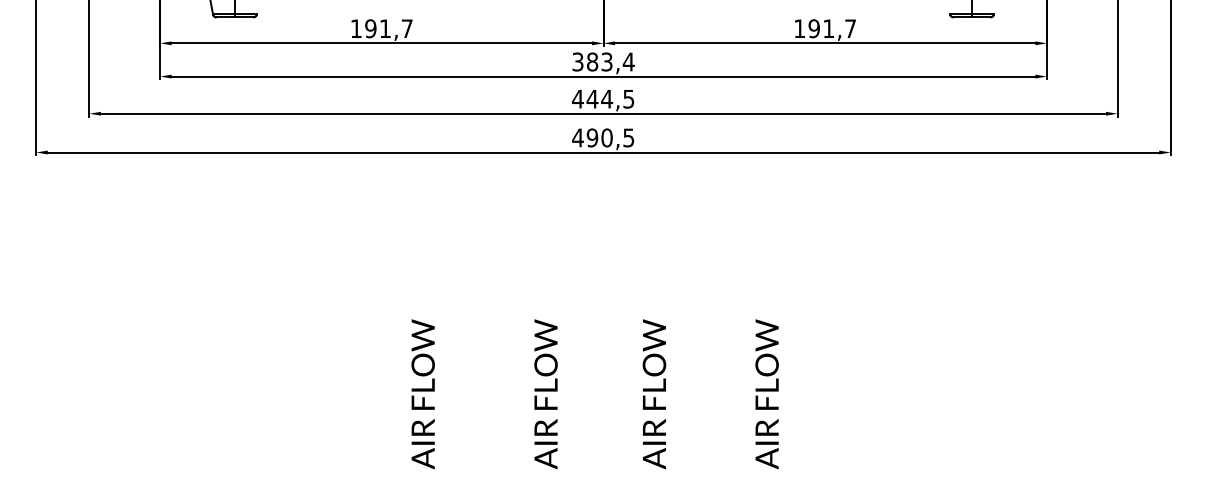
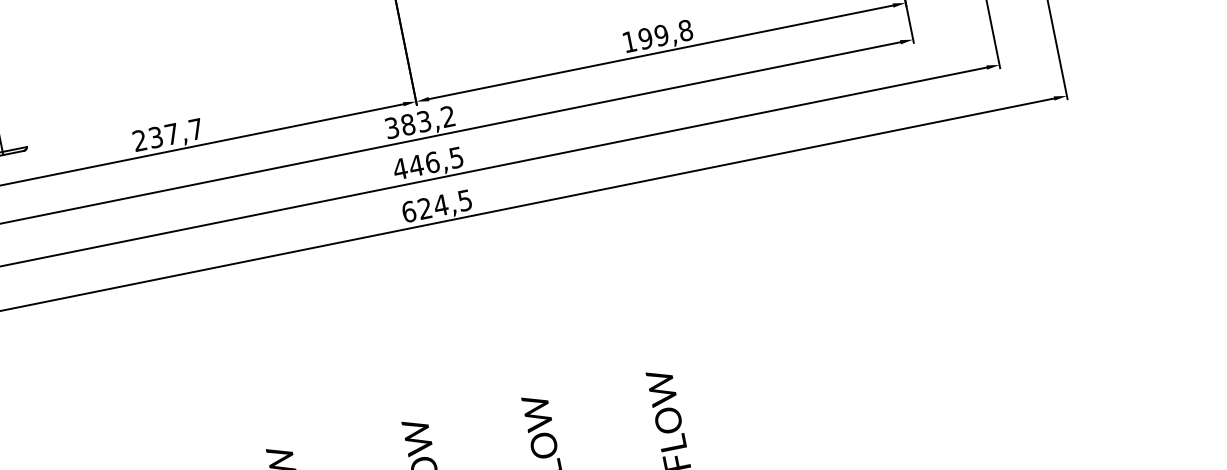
text: (370, 28) -> (155, 137), 191,7 -> 237,7
text: (839, 28) -> (673, 32), 191,7 -> 199,8
text: (628, 61) -> (447, 116), 383,4 -> 383,2
text: (607, 98) -> (432, 161), 444,5 -> 446,5
text: (592, 137) -> (424, 208), 490,5 -> 624,5

